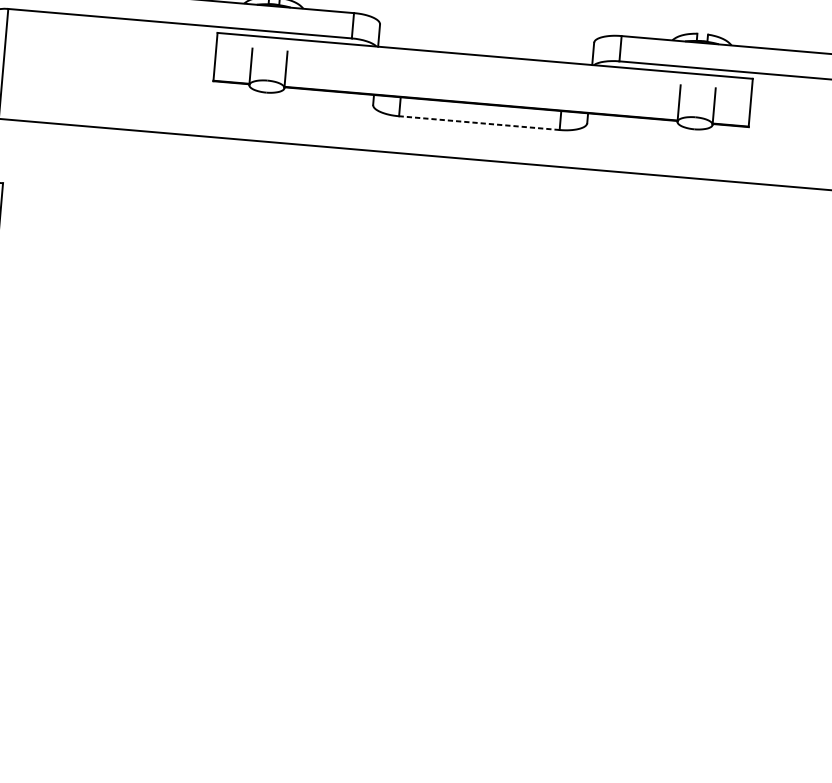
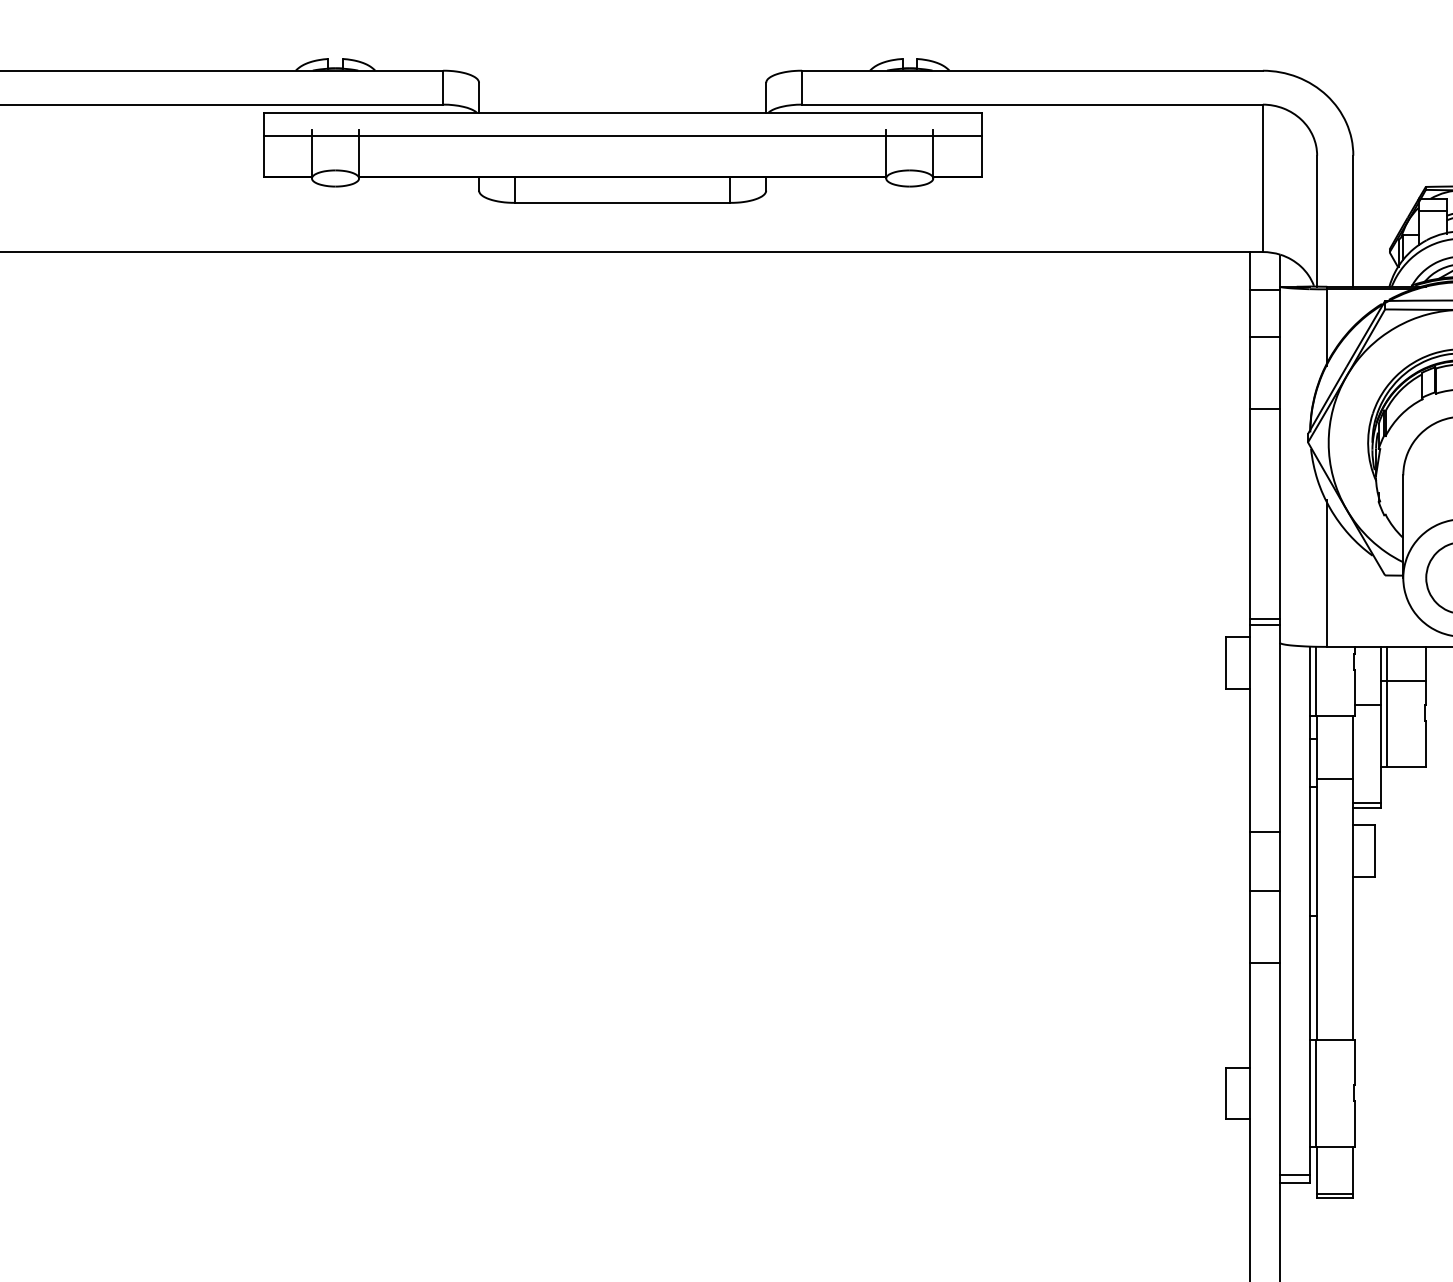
line: (483, 72) -> (622, 135), added
line: (479, 122) -> (622, 202), dashed -> solid

